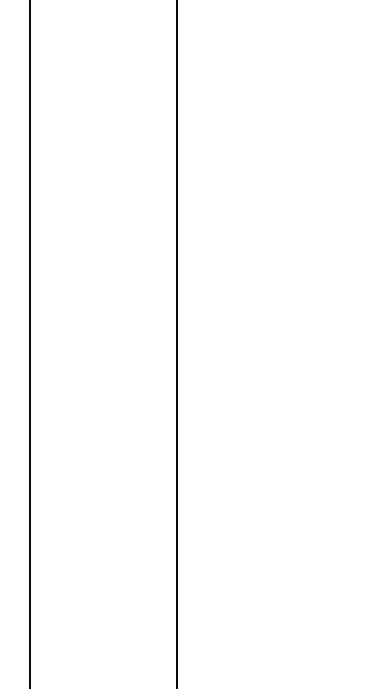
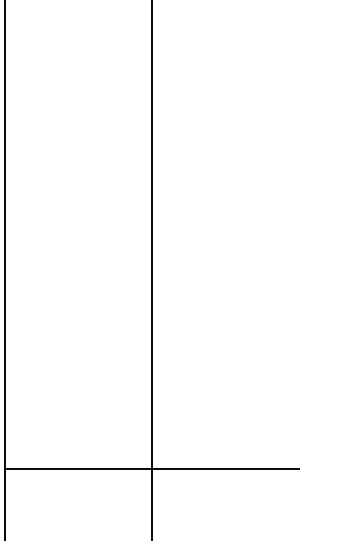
line: (176, 656) -> (151, 468), added

